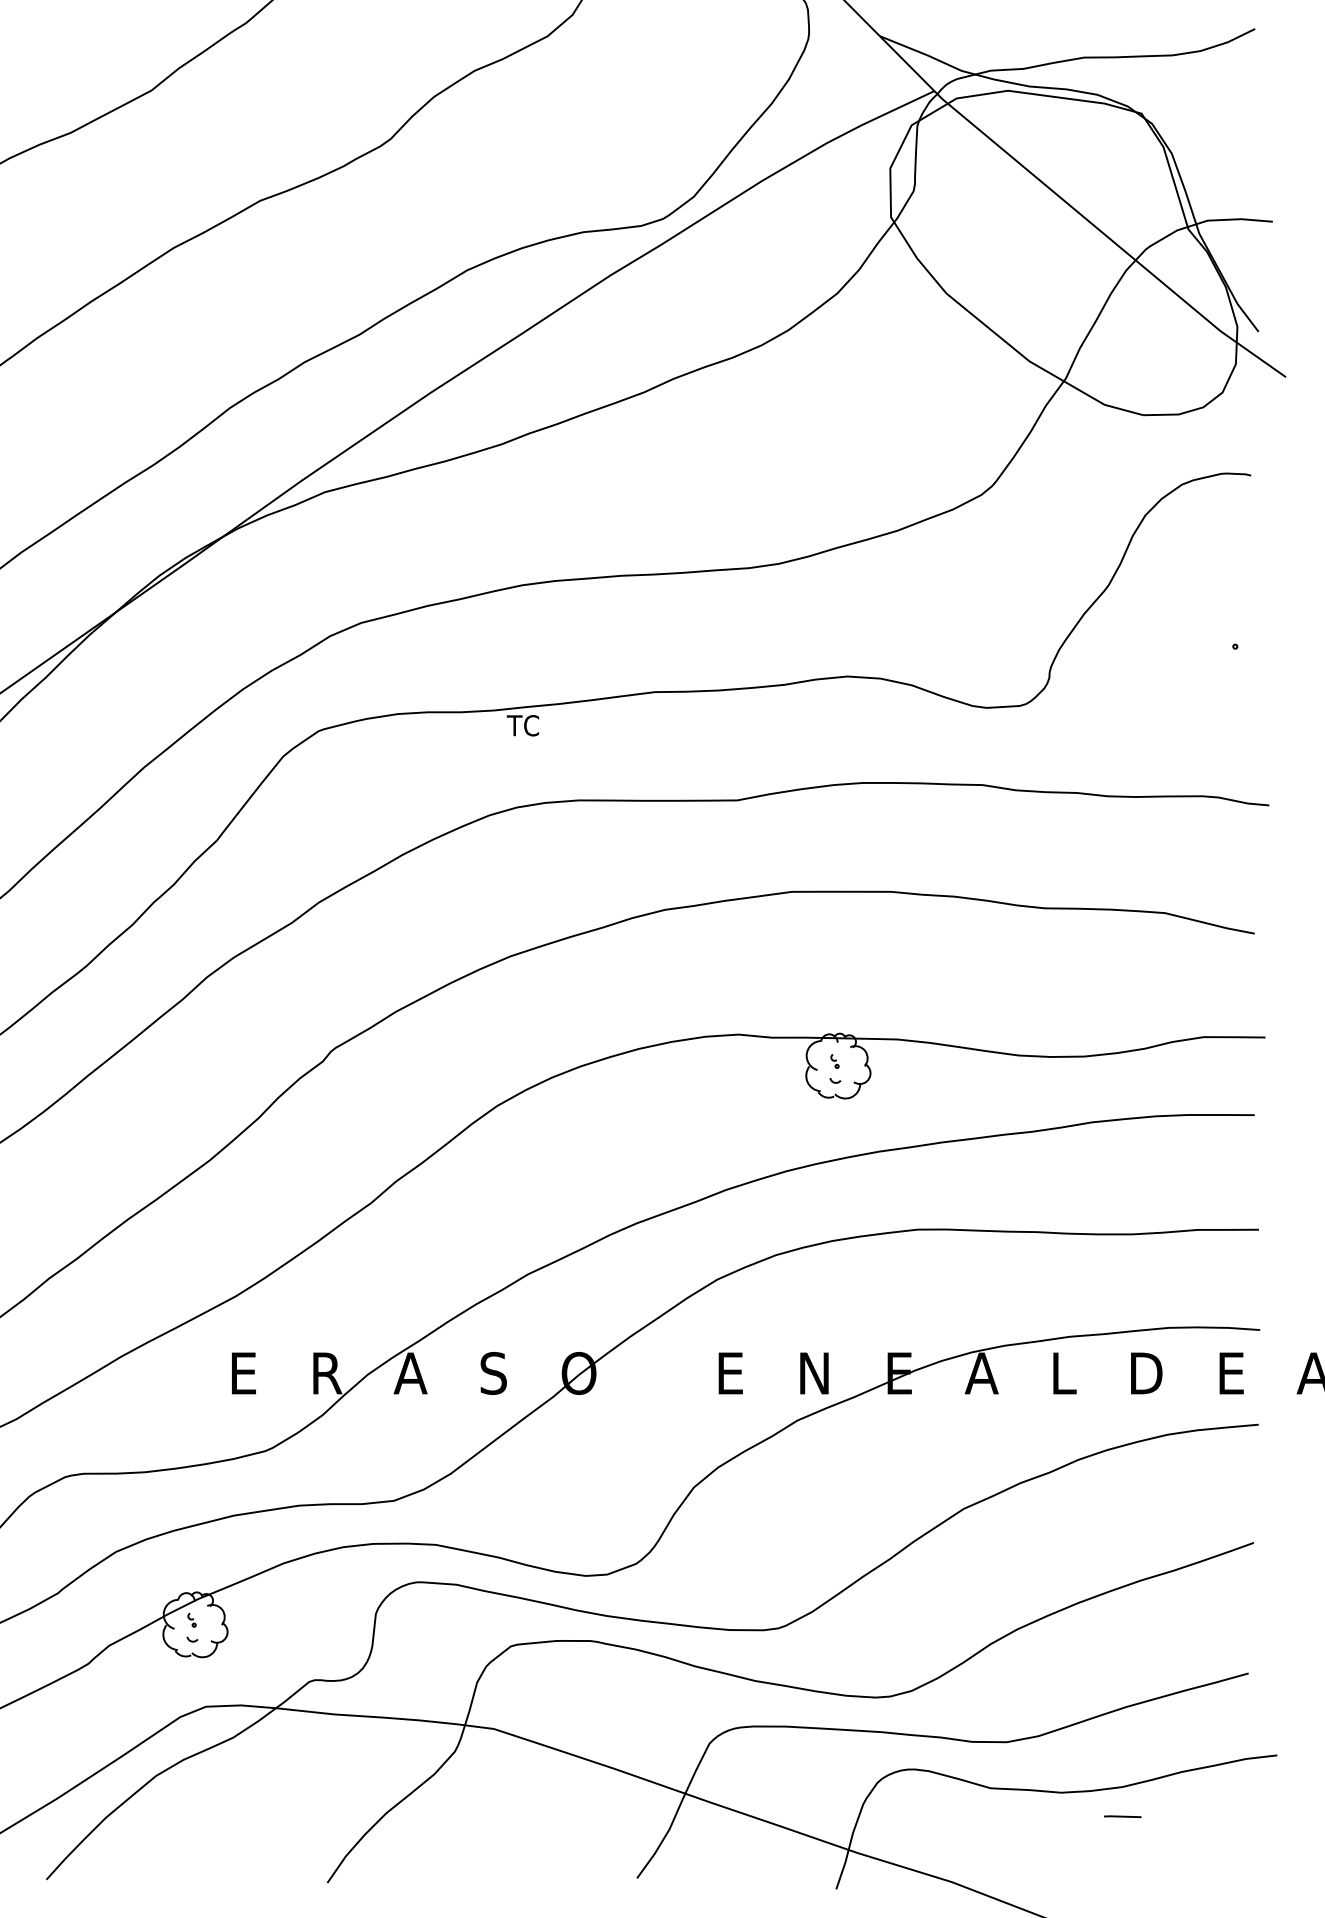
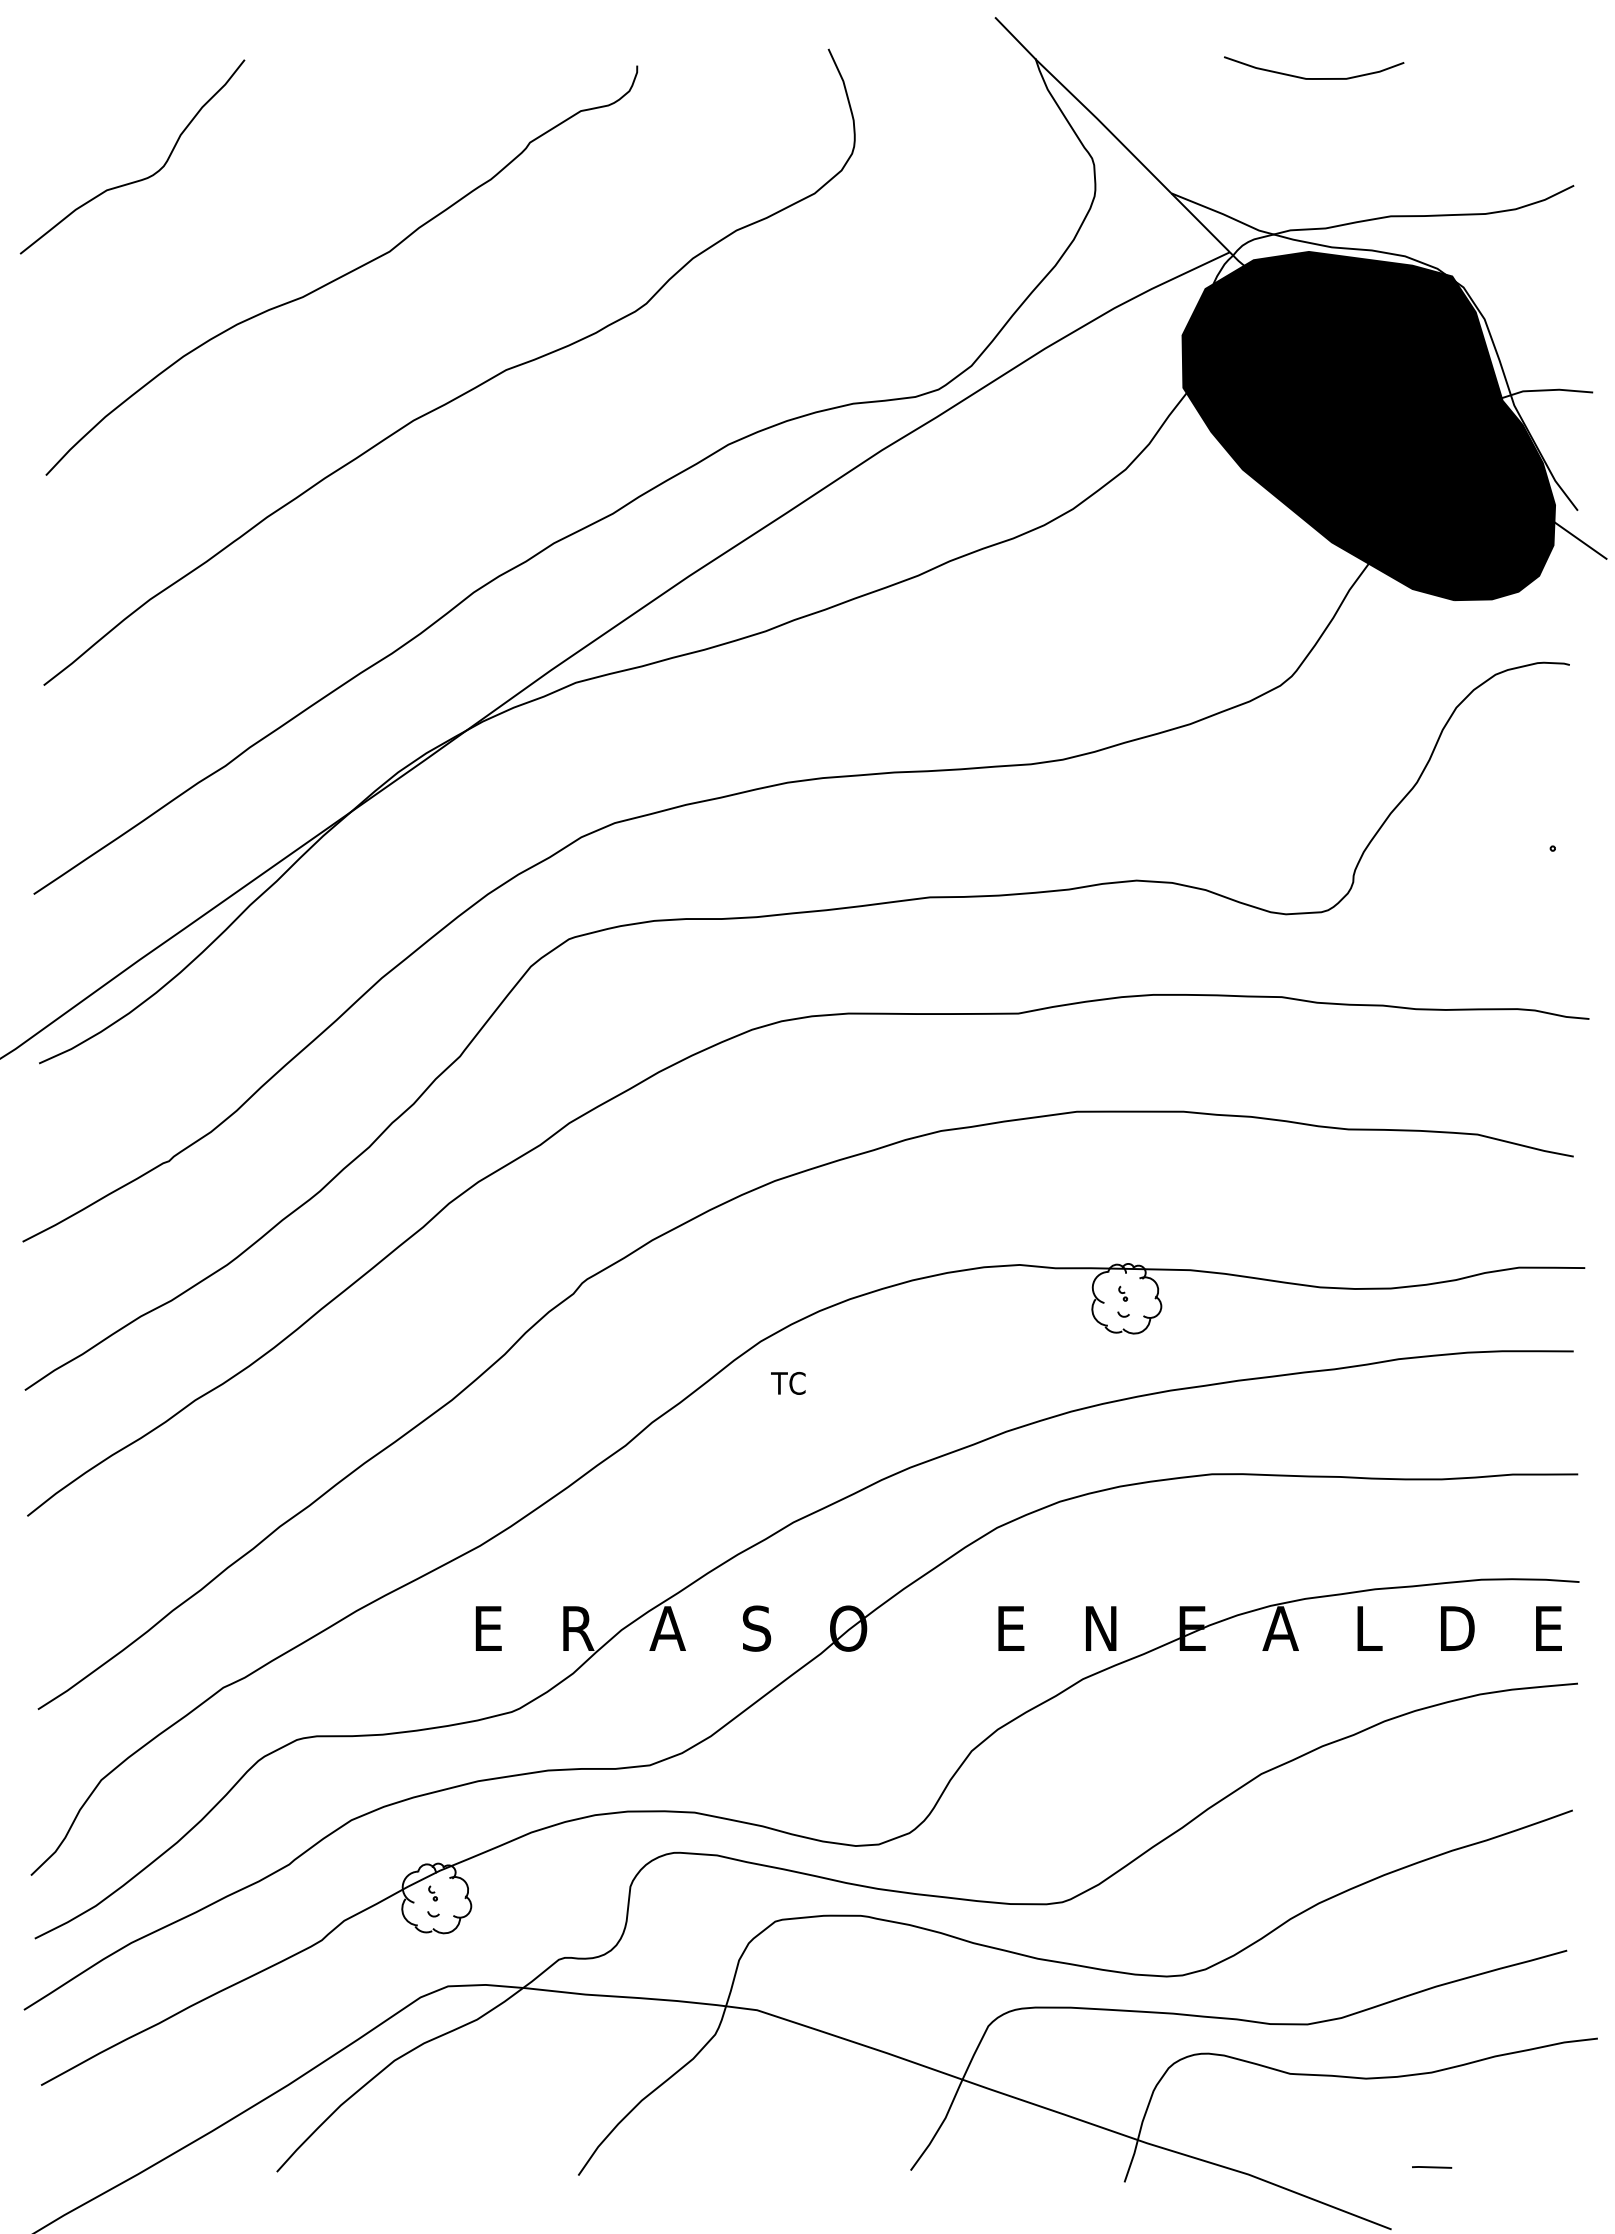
fill: (1063, 252) -> (1368, 425), added
text: (523, 725) -> (788, 1383), moved
line: (1123, 1816) -> (1432, 2167), moved

